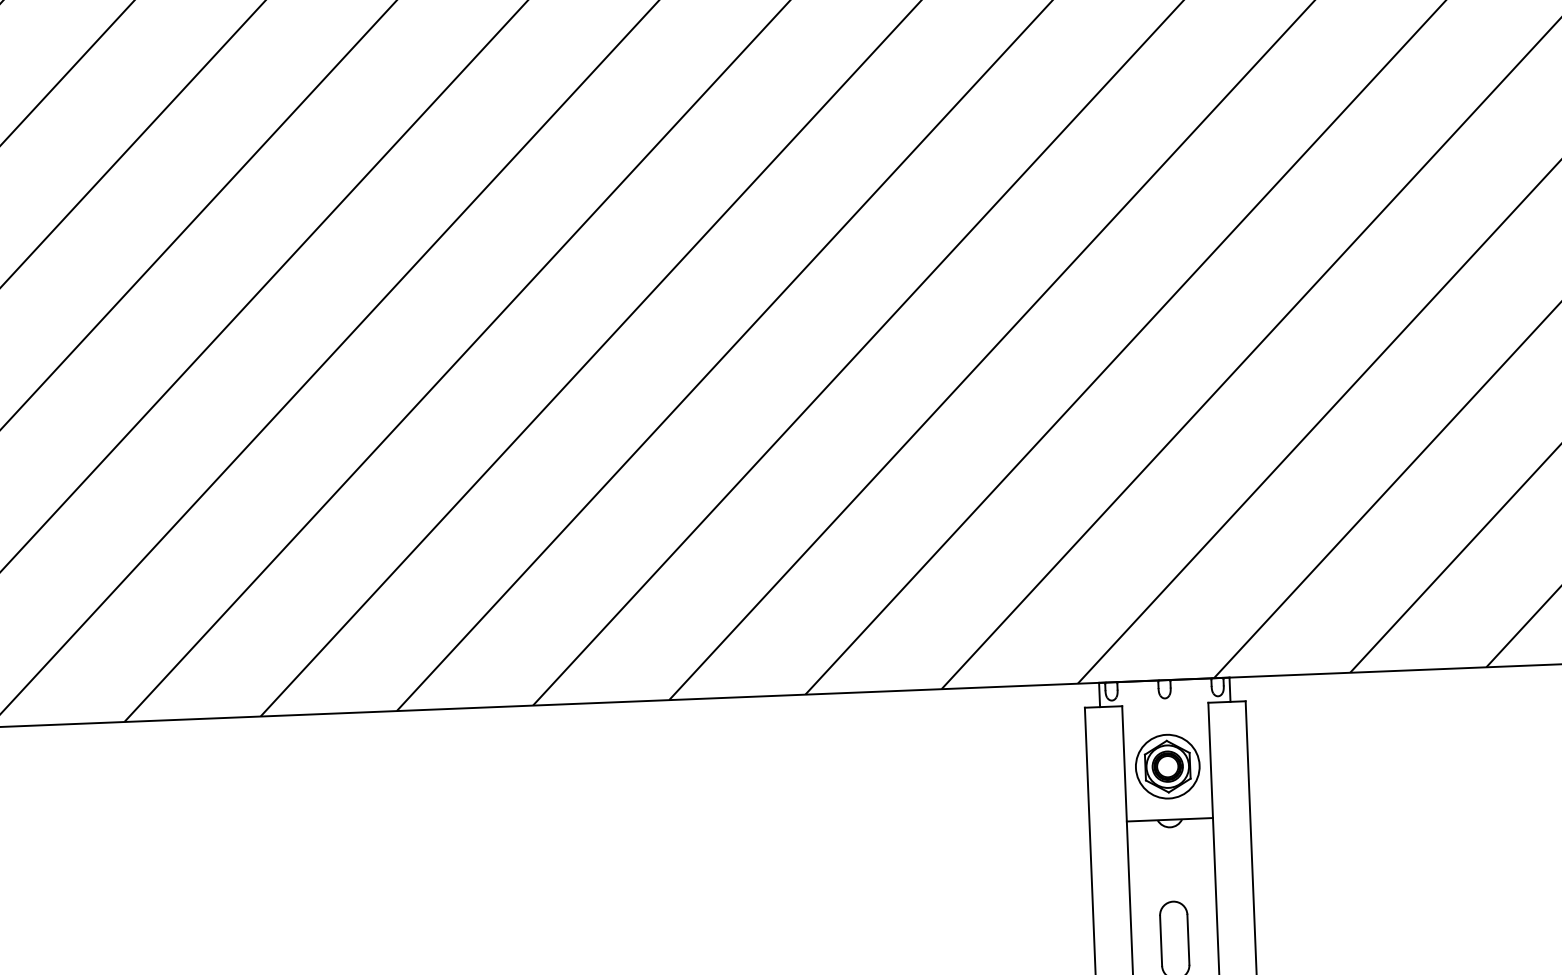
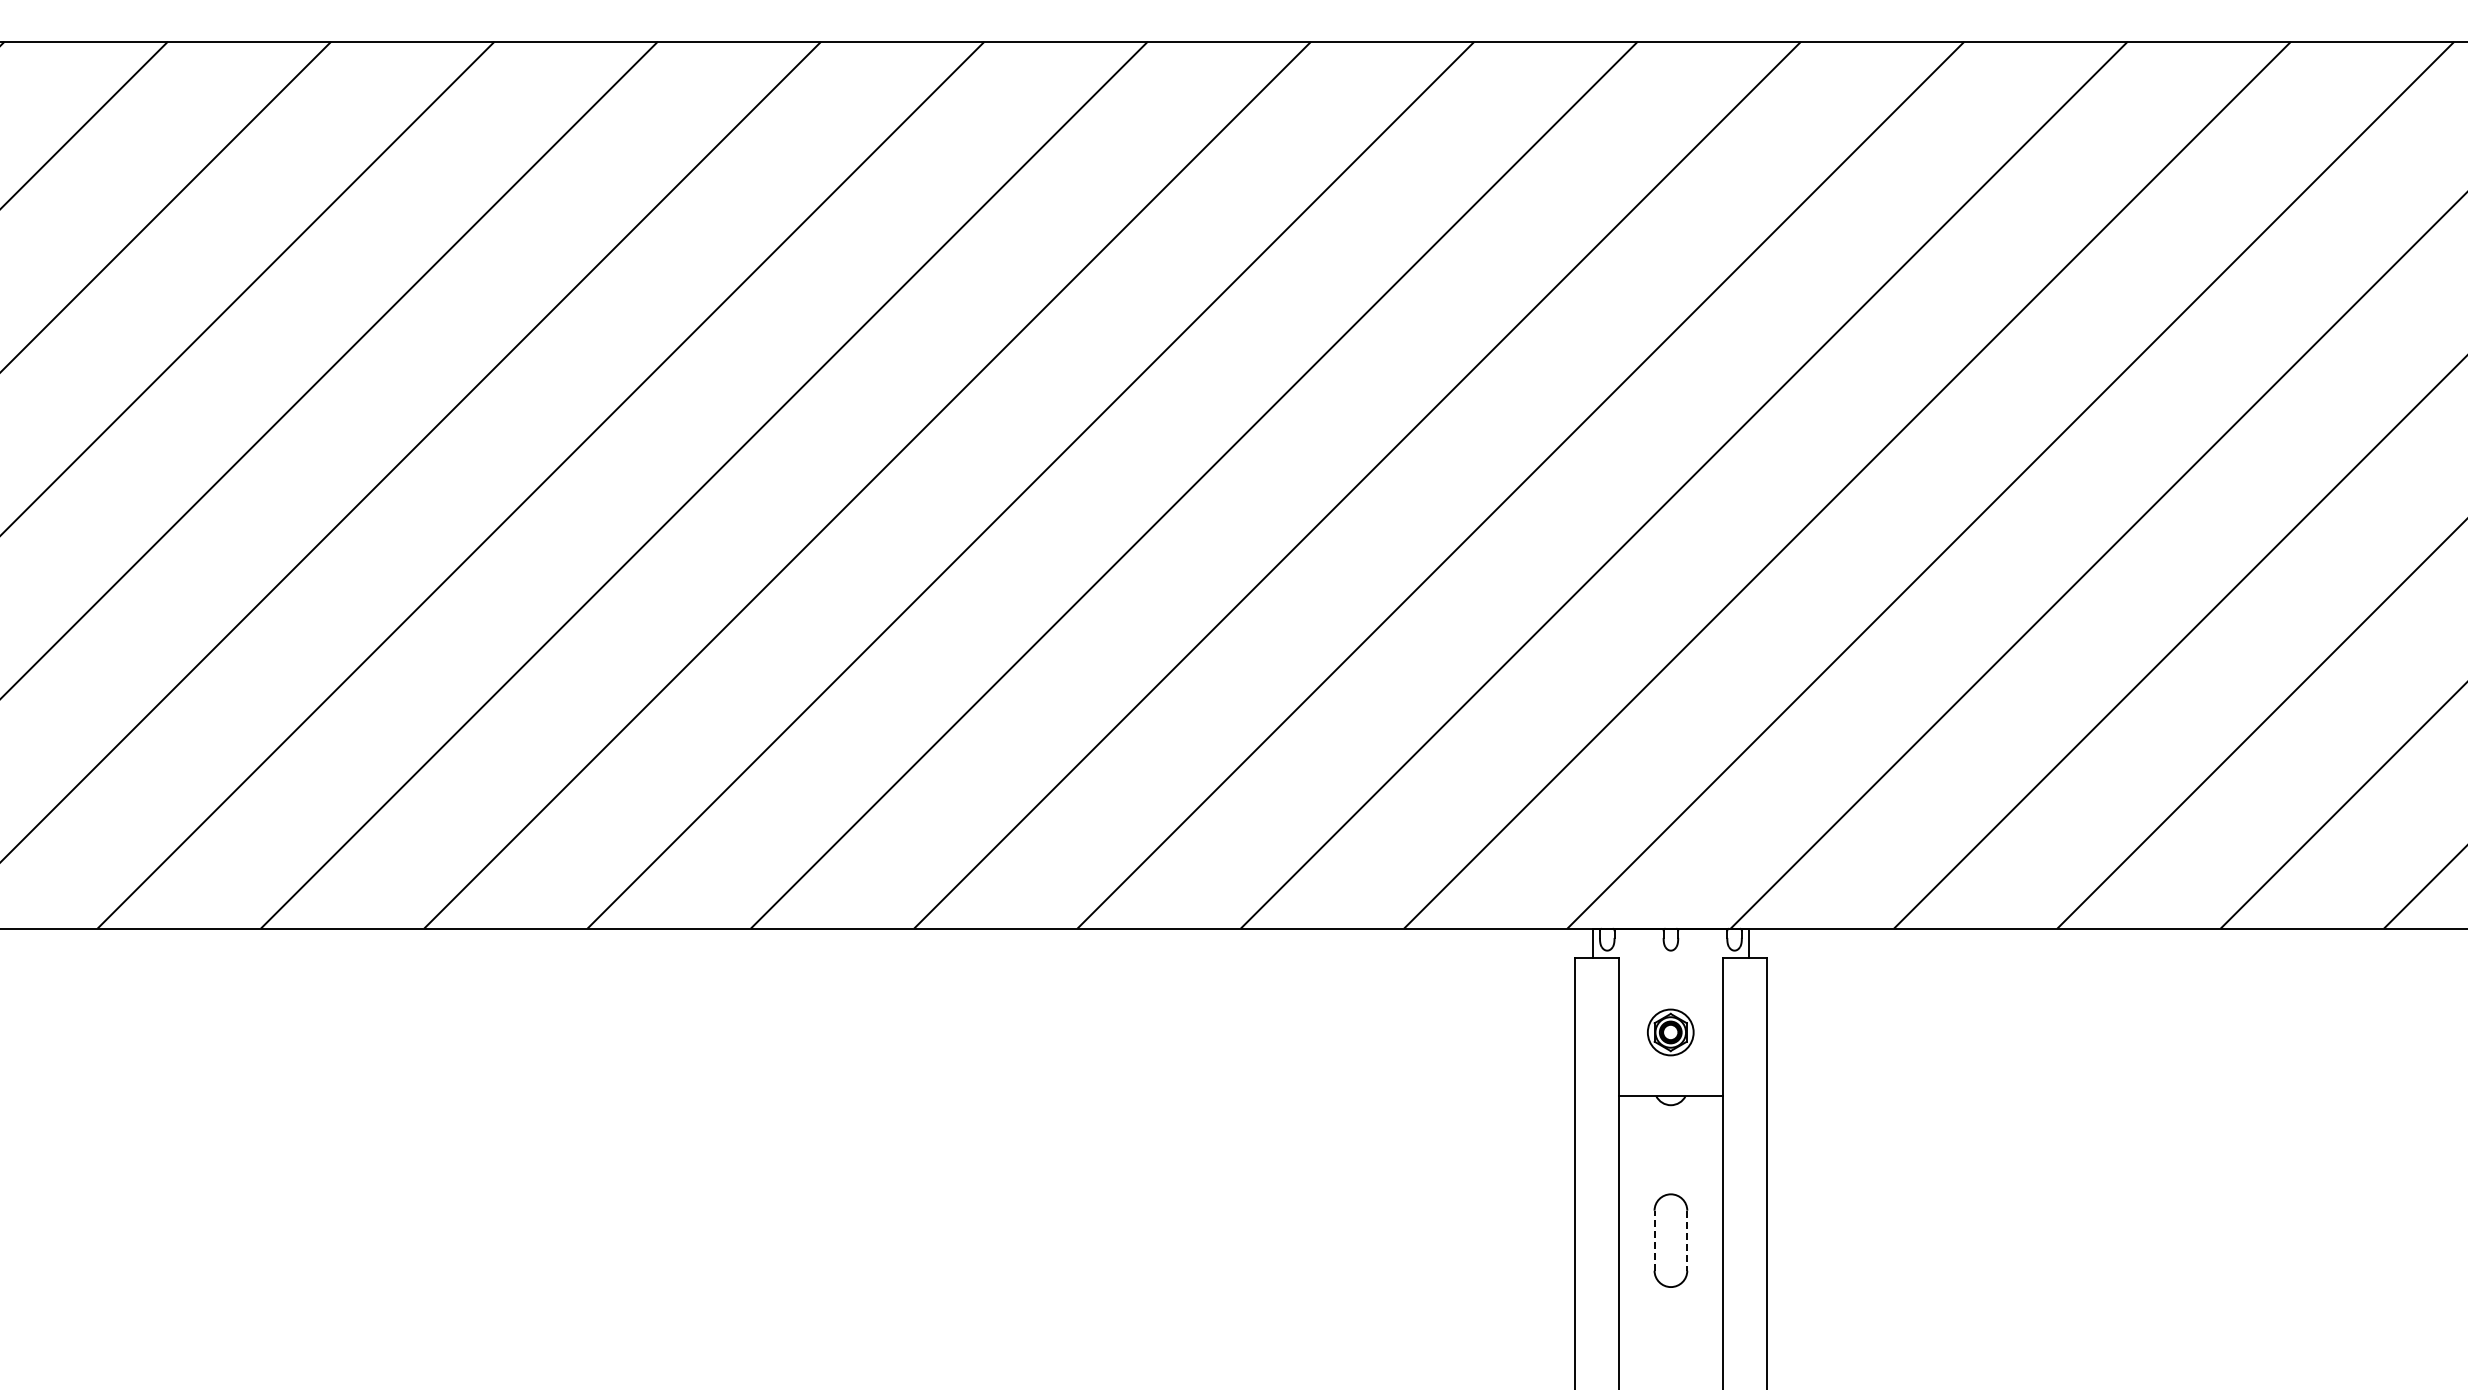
part: (1167, 766) -> (1670, 1032), size x0.6
line: (1161, 940) -> (1654, 1240), solid -> dashed
line: (1188, 940) -> (1687, 1241), solid -> dashed

